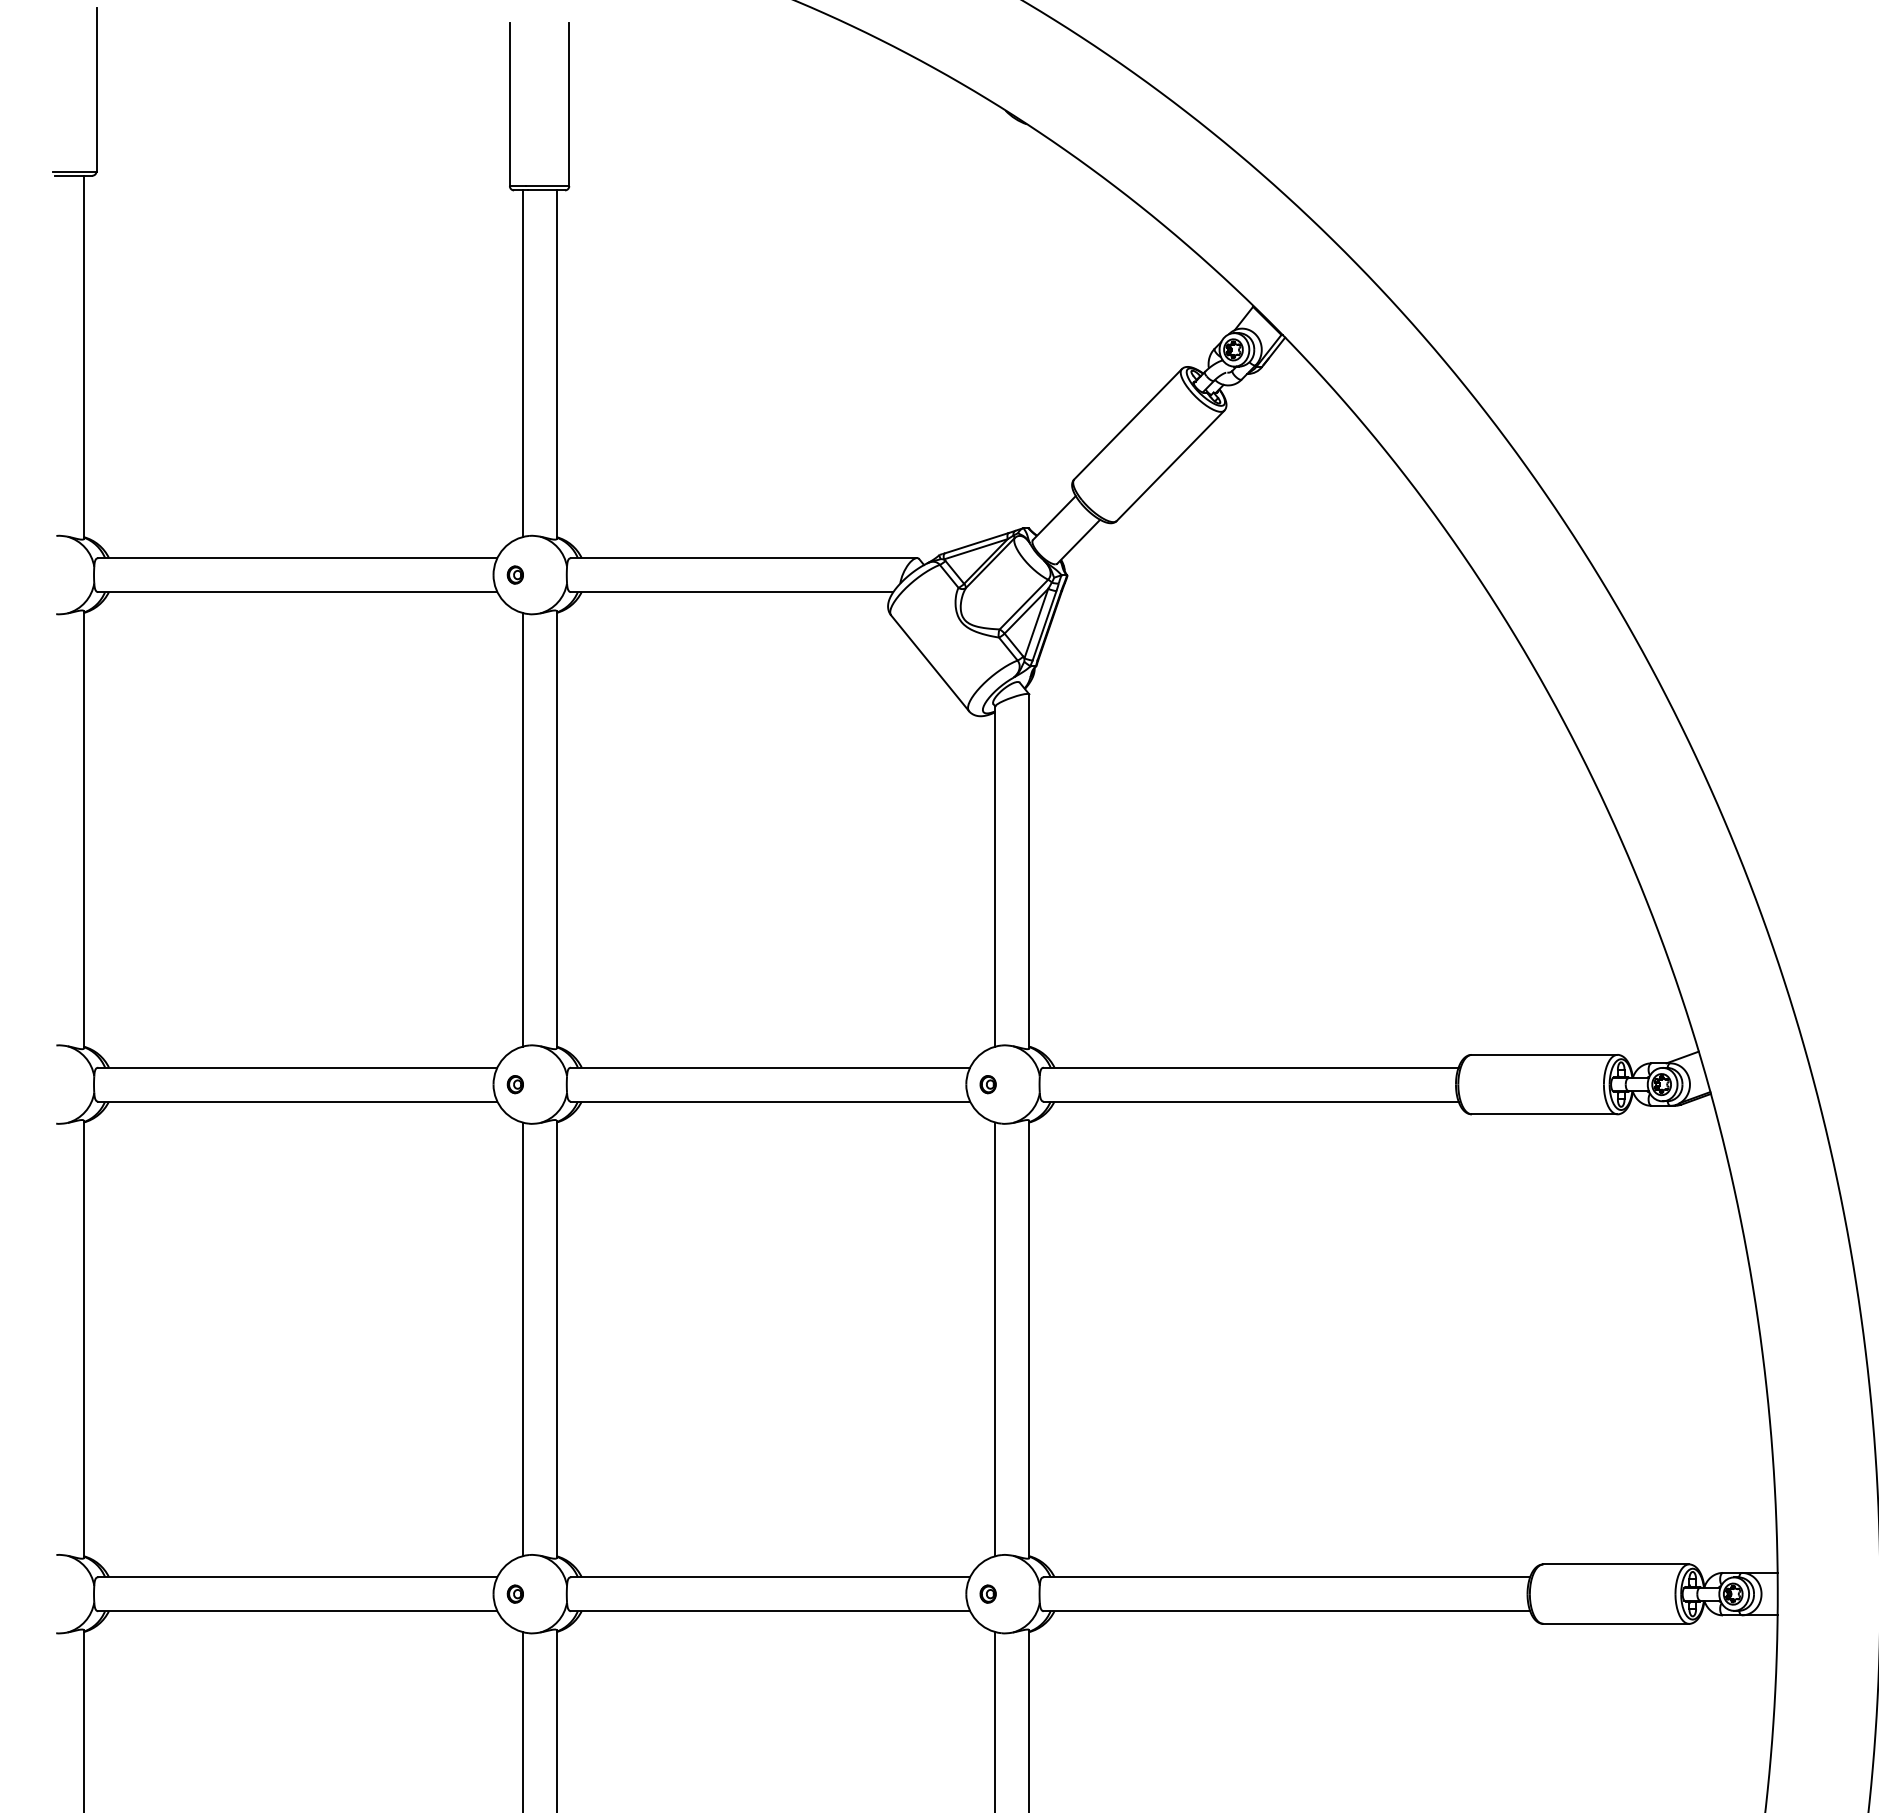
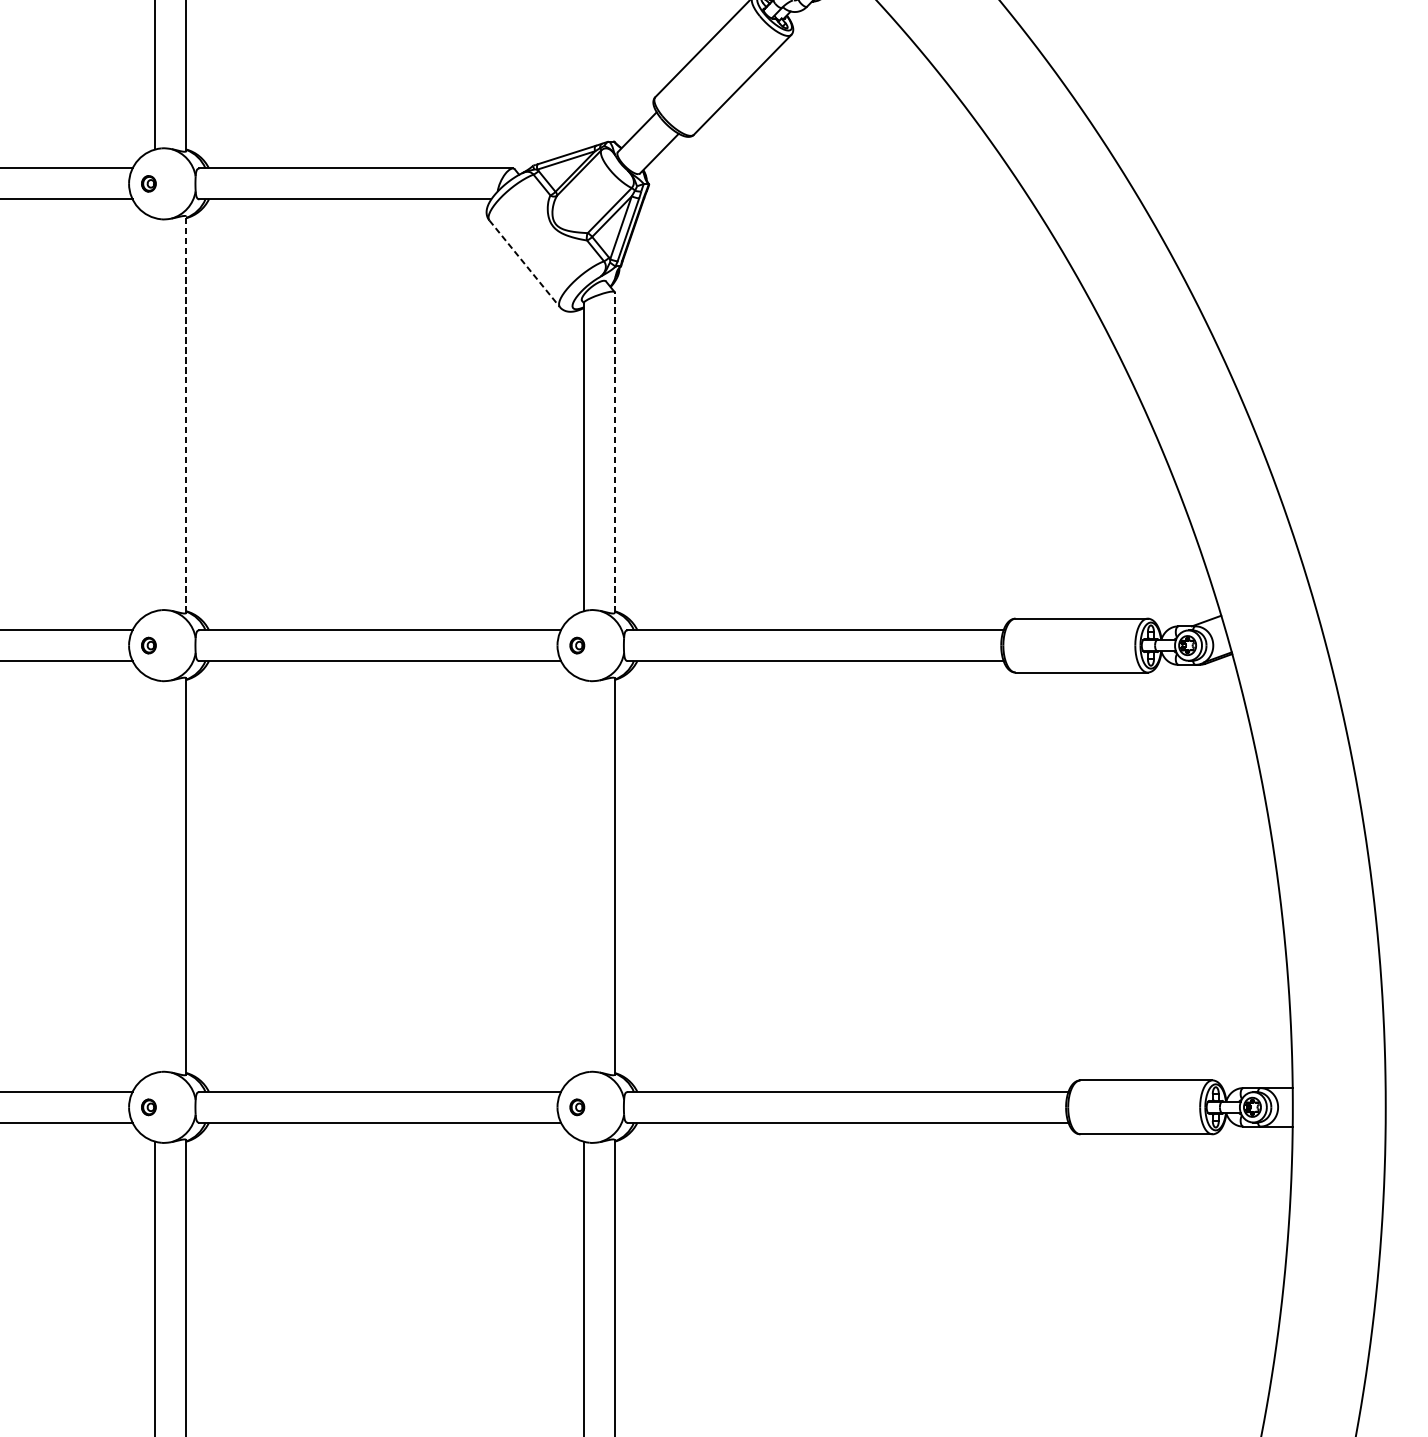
line: (930, 663) -> (525, 264), solid -> dashed
line: (522, 829) -> (155, 414), removed
line: (556, 829) -> (186, 414), solid -> dashed
line: (1029, 871) -> (614, 452), solid -> dashed
line: (522, 1339) -> (155, 876), removed
line: (995, 1339) -> (583, 876), removed

